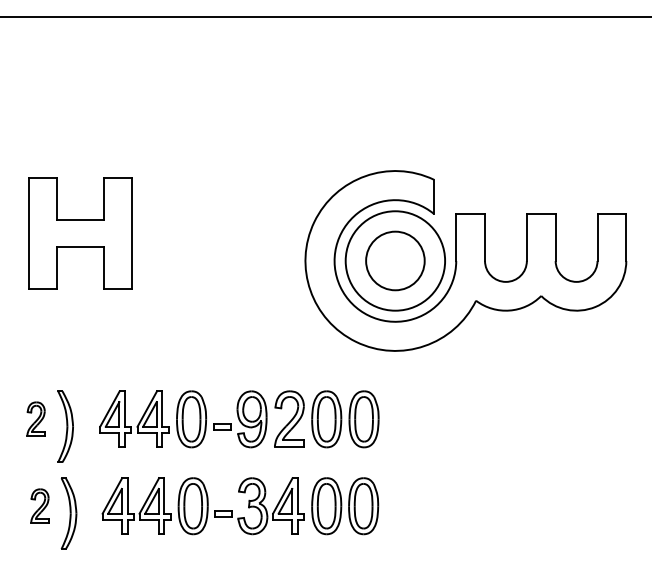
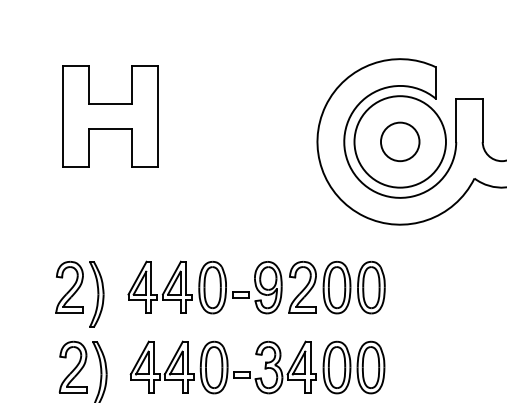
circle: (395, 260) -> (400, 141), size x0.71
part: (35, 418) -> (69, 286), size x1.67
part: (39, 505) -> (72, 366), size x1.67

